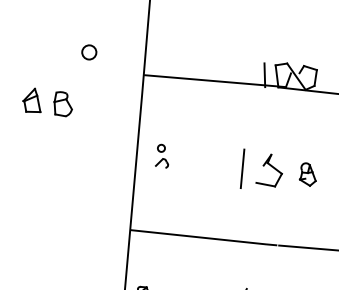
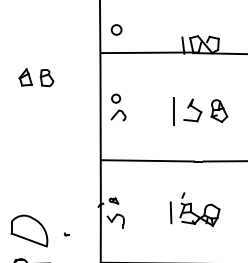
circle: (89, 51) -> (116, 29), moved
part: (162, 156) -> (118, 107), size x1.67
part: (308, 173) -> (219, 110), size x1.43

